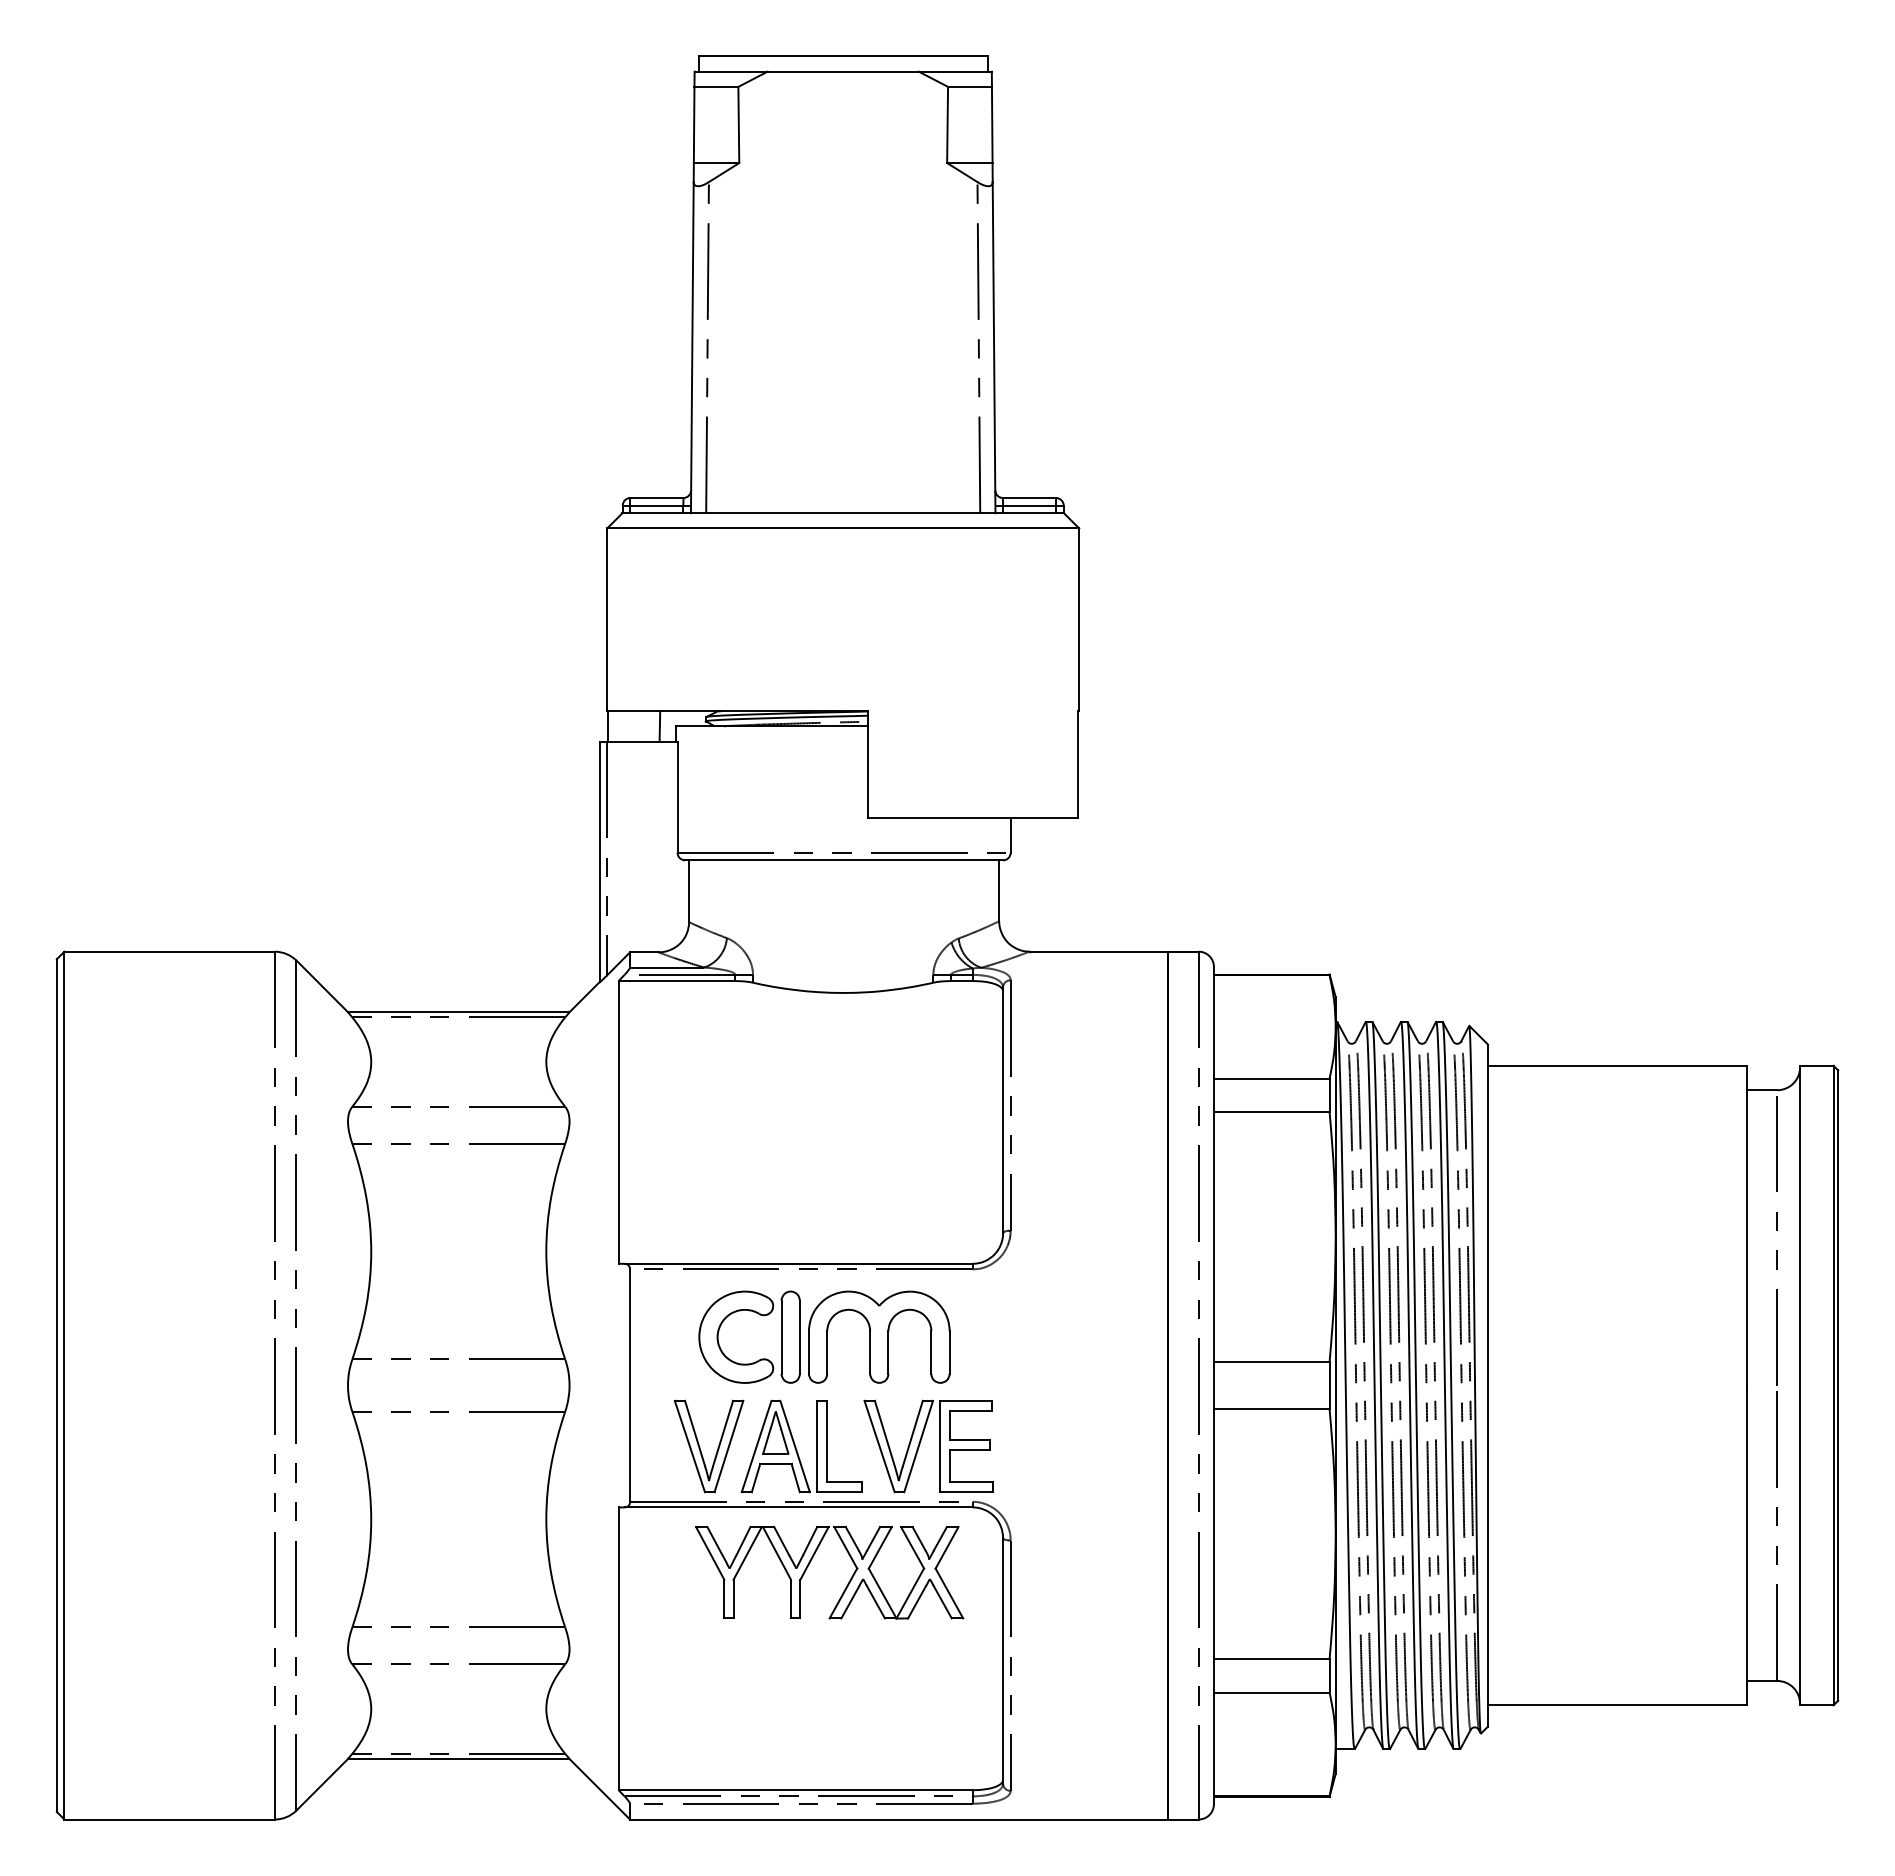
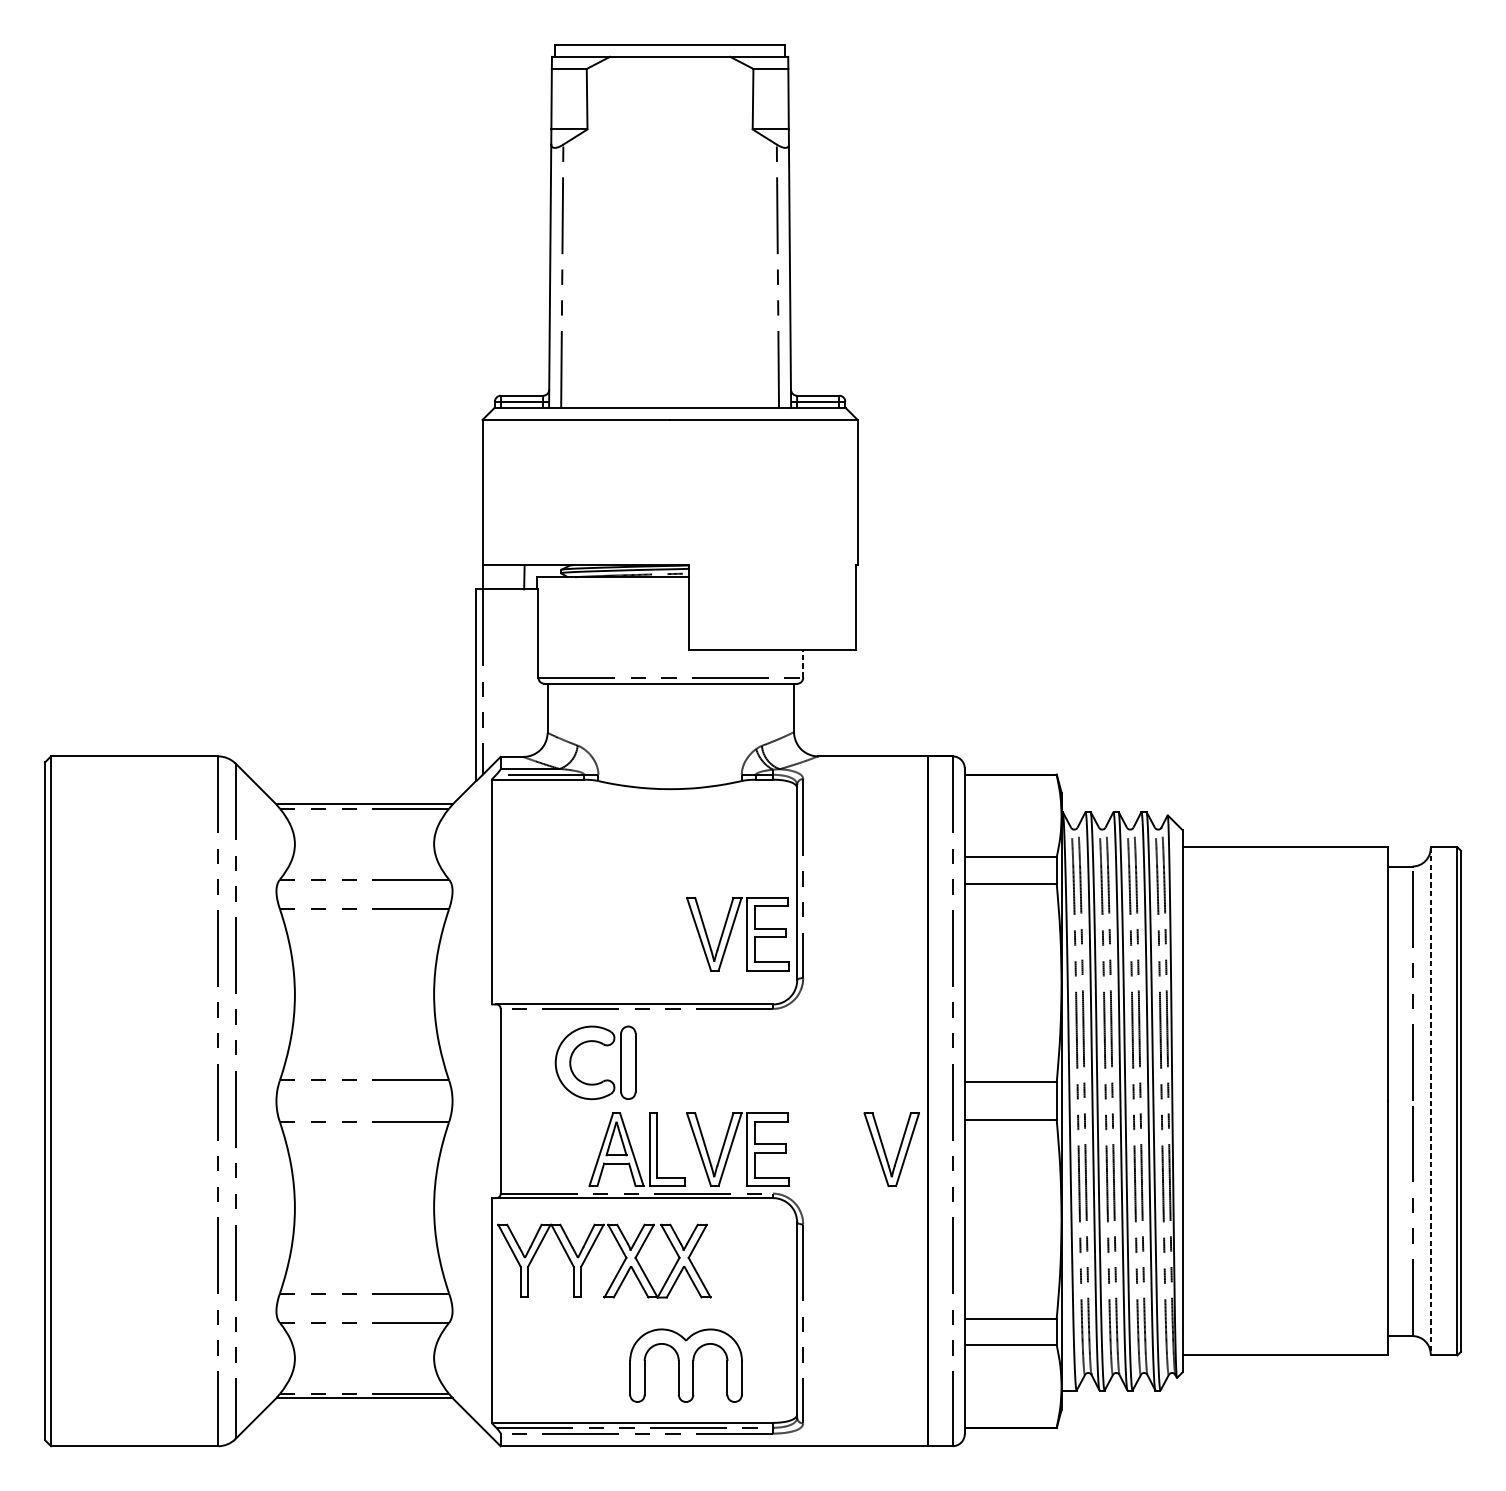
line: (1010, 835) -> (803, 664), solid -> dashed
part: (920, 1173) -> (731, 932), added
part: (879, 1336) -> (686, 1365), moved
line: (1800, 1385) -> (1431, 1101), solid -> dashed
part: (700, 1447) -> (884, 1150), moved
part: (810, 1563) -> (589, 1253), moved

